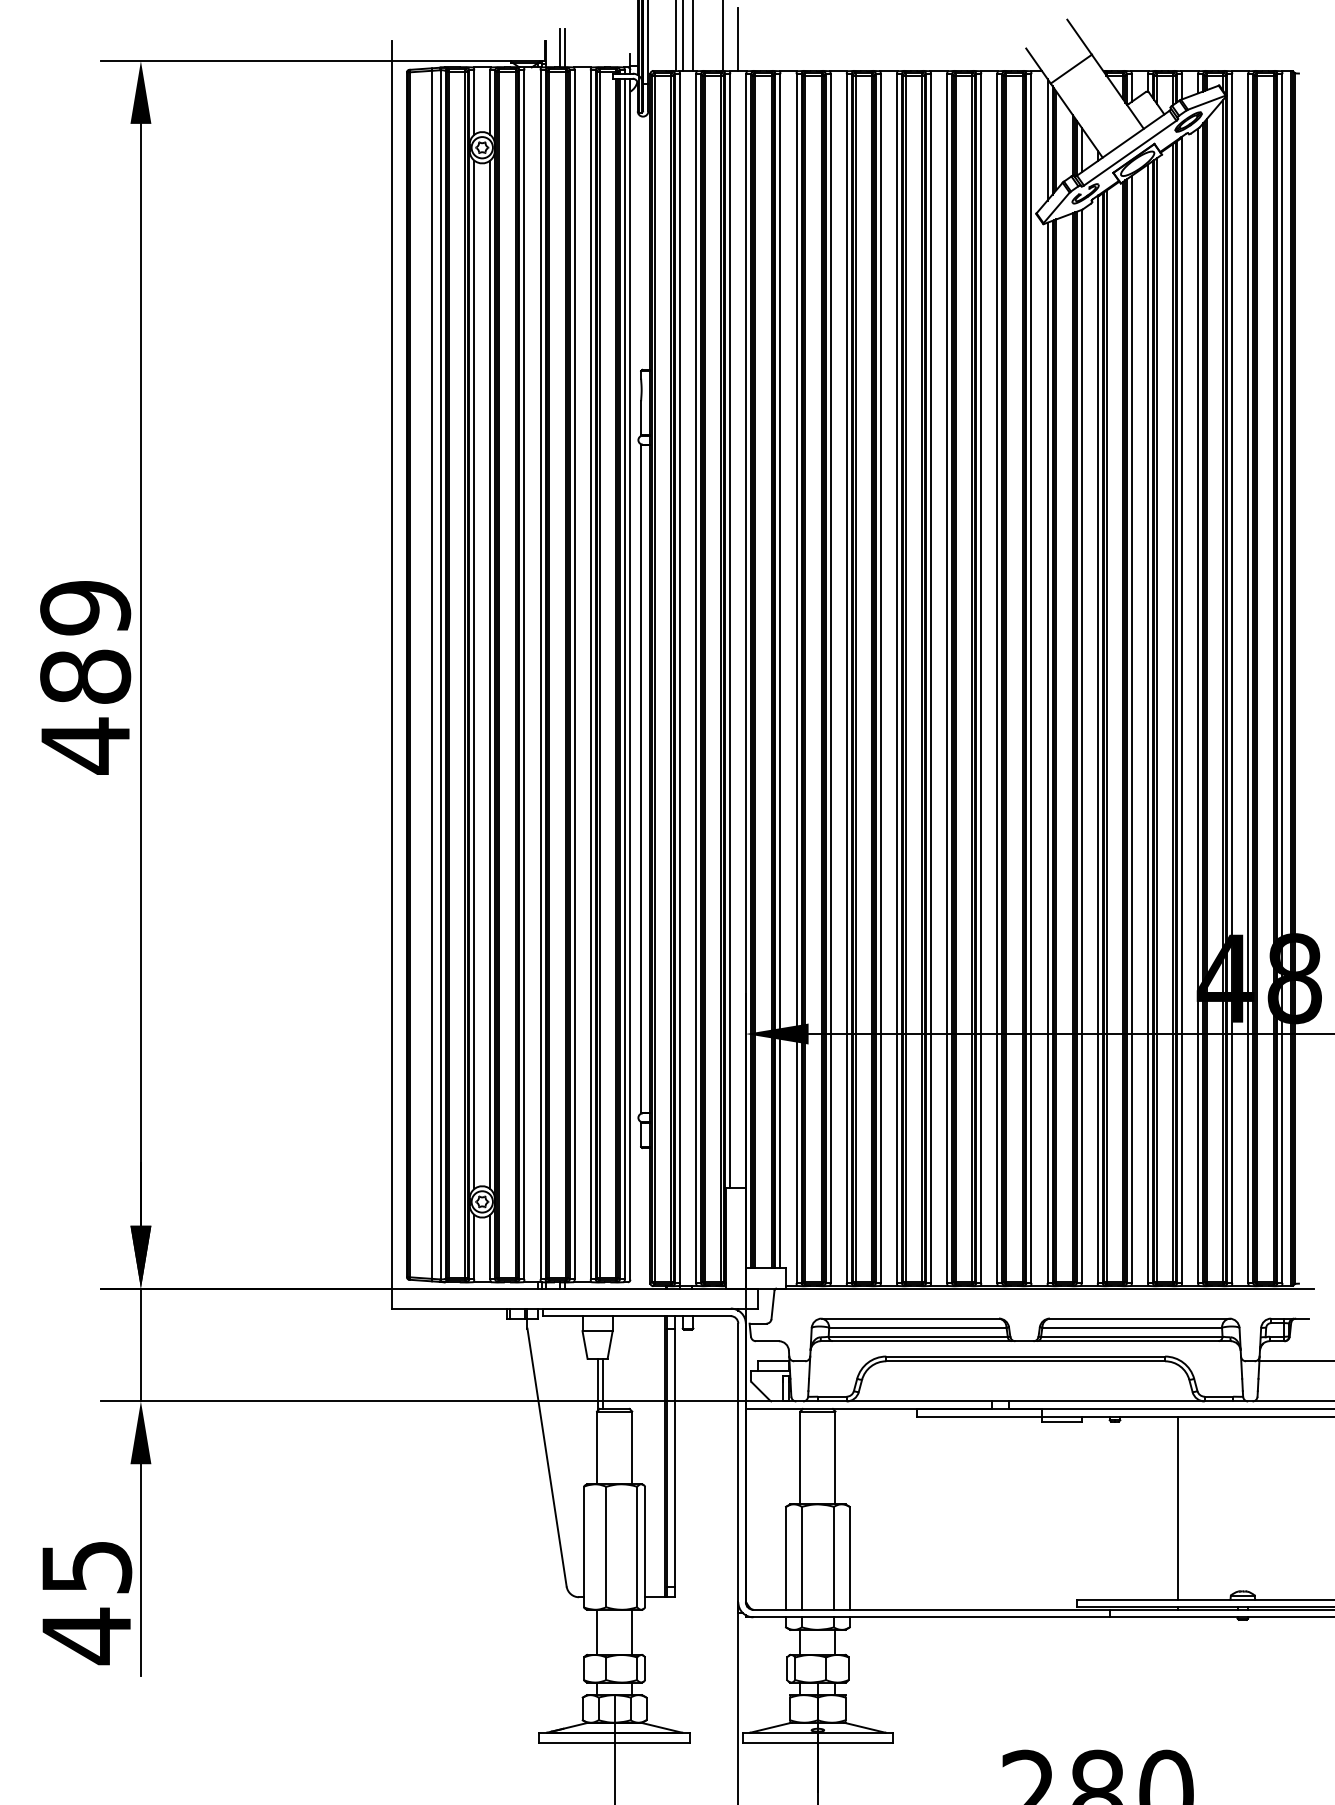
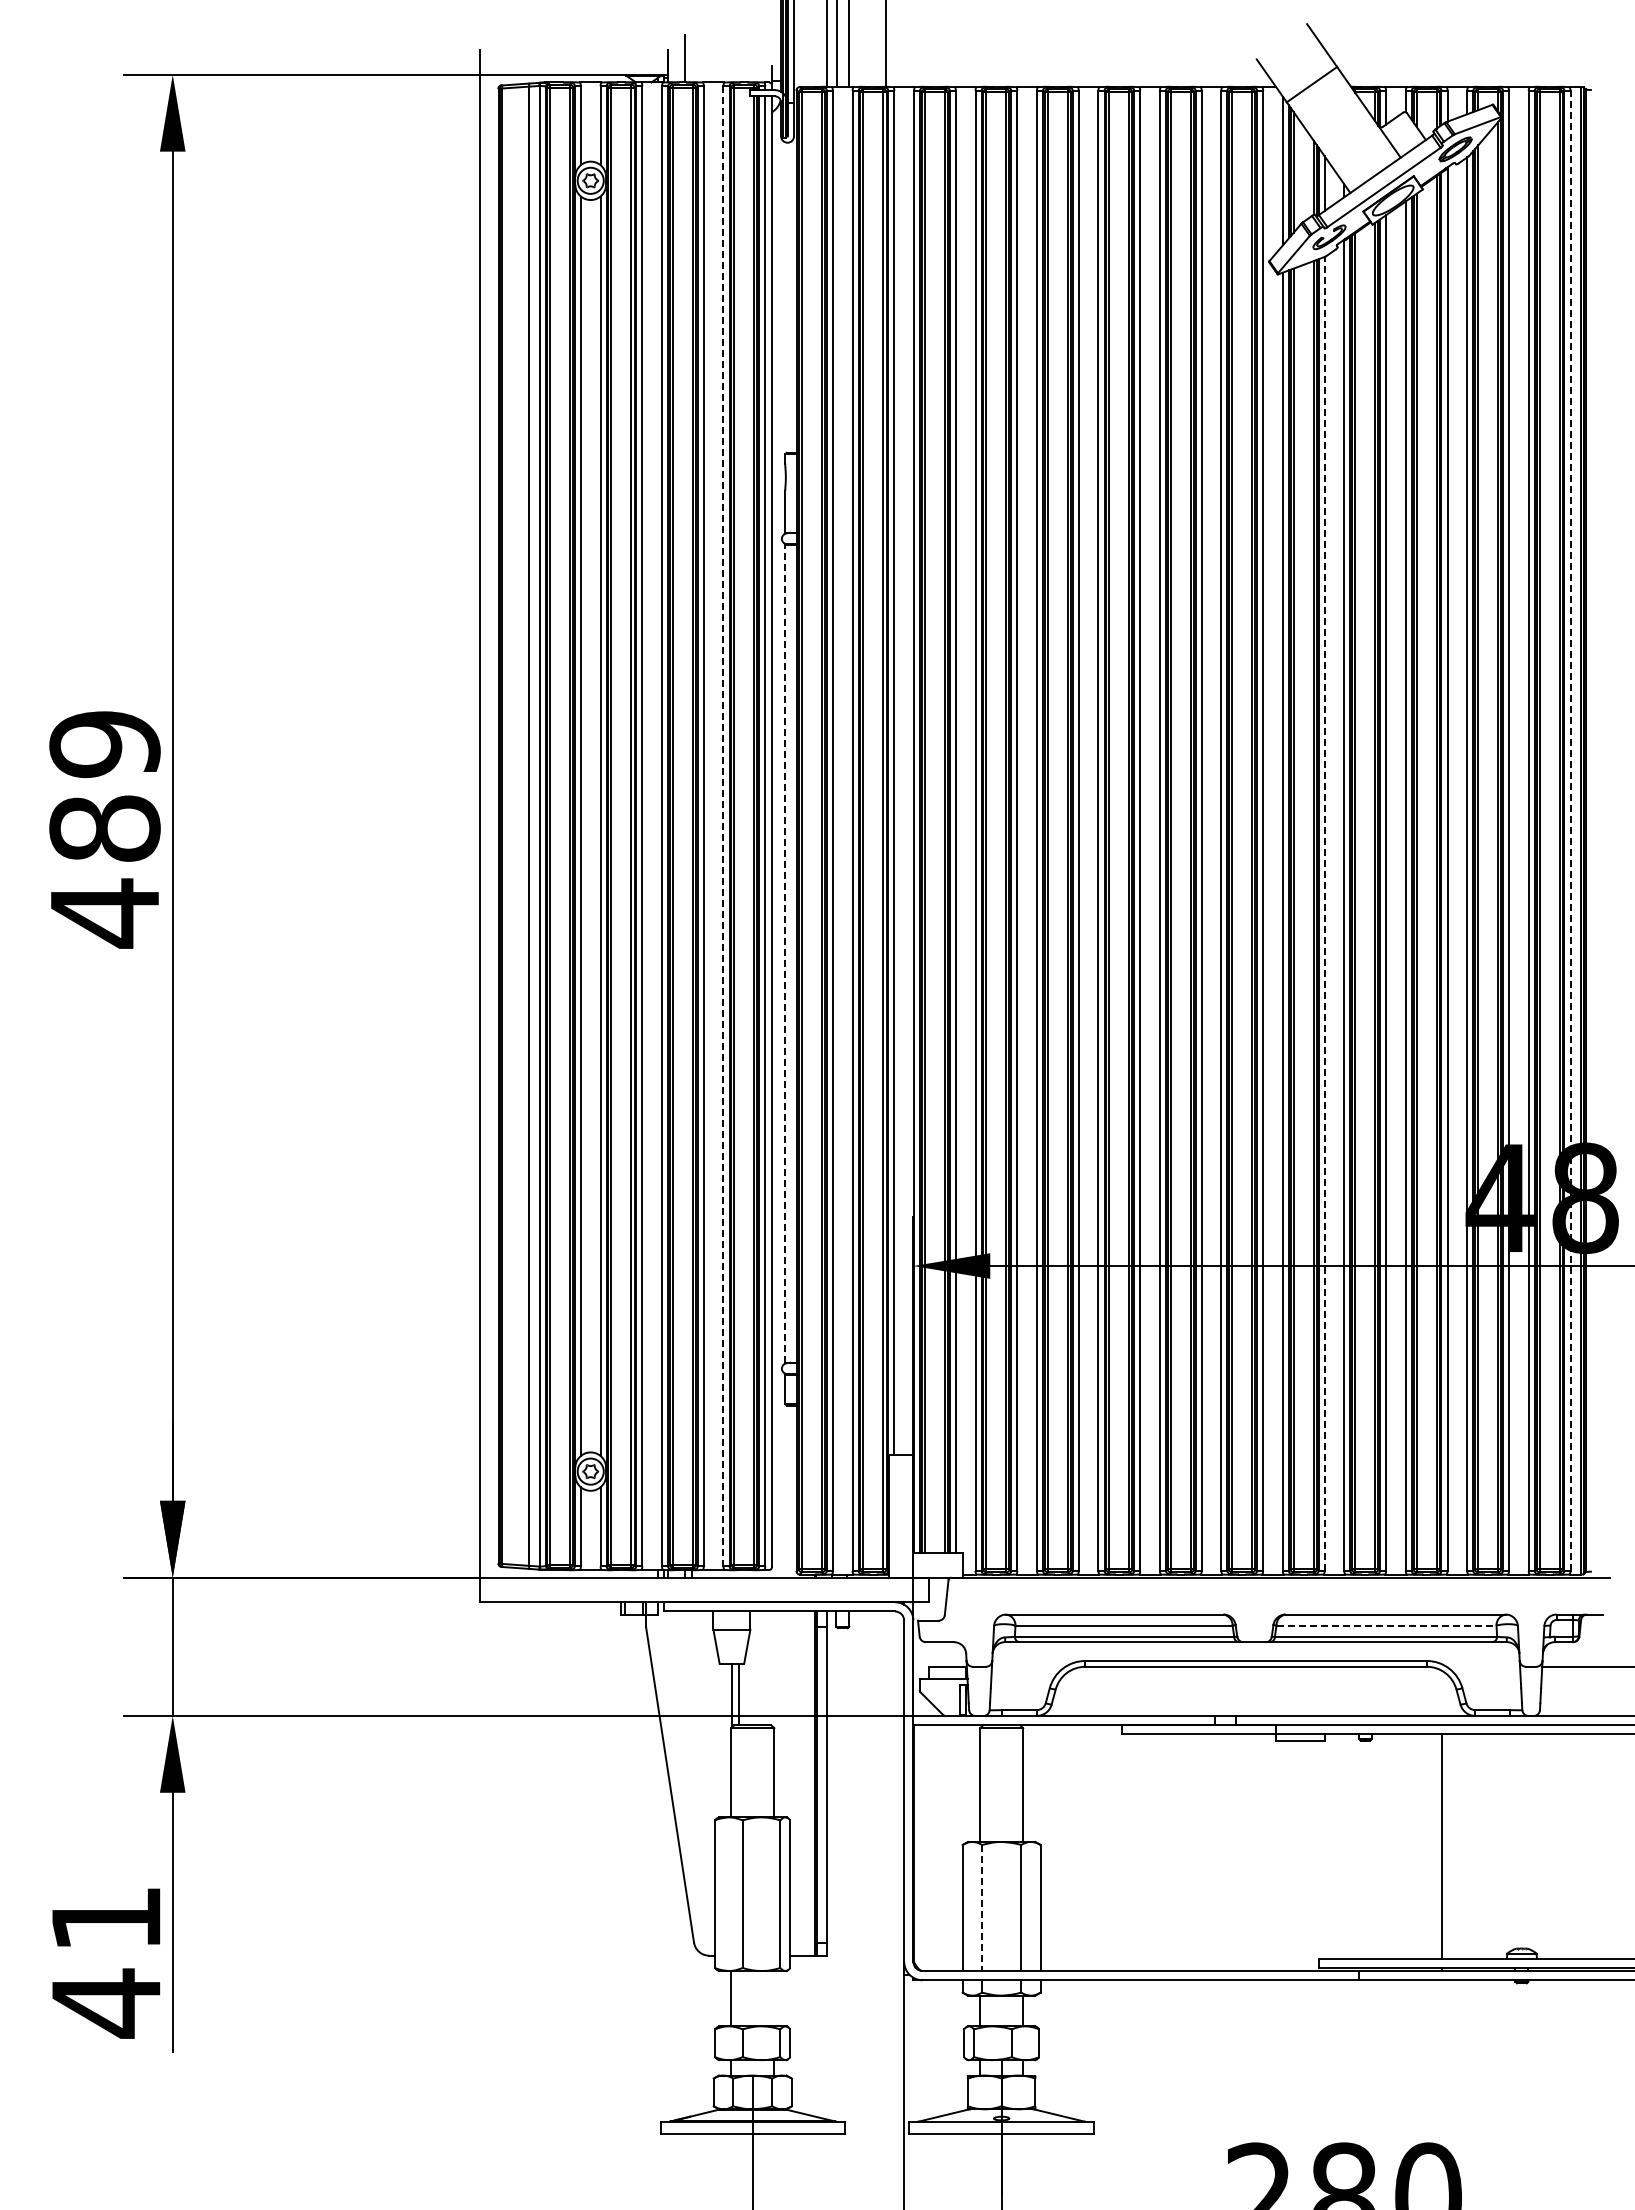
line: (738, 39) -> (904, 48), removed
line: (564, 47) -> (691, 58), removed
line: (590, 675) -> (723, 826), solid -> dashed
line: (1282, 678) -> (1570, 830), solid -> dashed
line: (1081, 746) -> (1324, 913), solid -> dashed
line: (641, 778) -> (785, 953), solid -> dashed
line: (1133, 1327) -> (1387, 1625), solid -> dashed
line: (802, 1558) -> (982, 1908), solid -> dashed
text: (87, 1567) -> (107, 1919), 45 -> 41
line: (632, 1632) -> (774, 1998), removed

